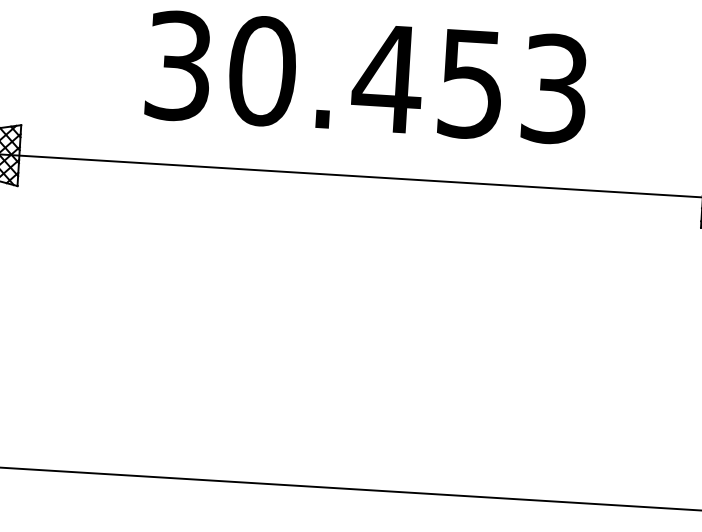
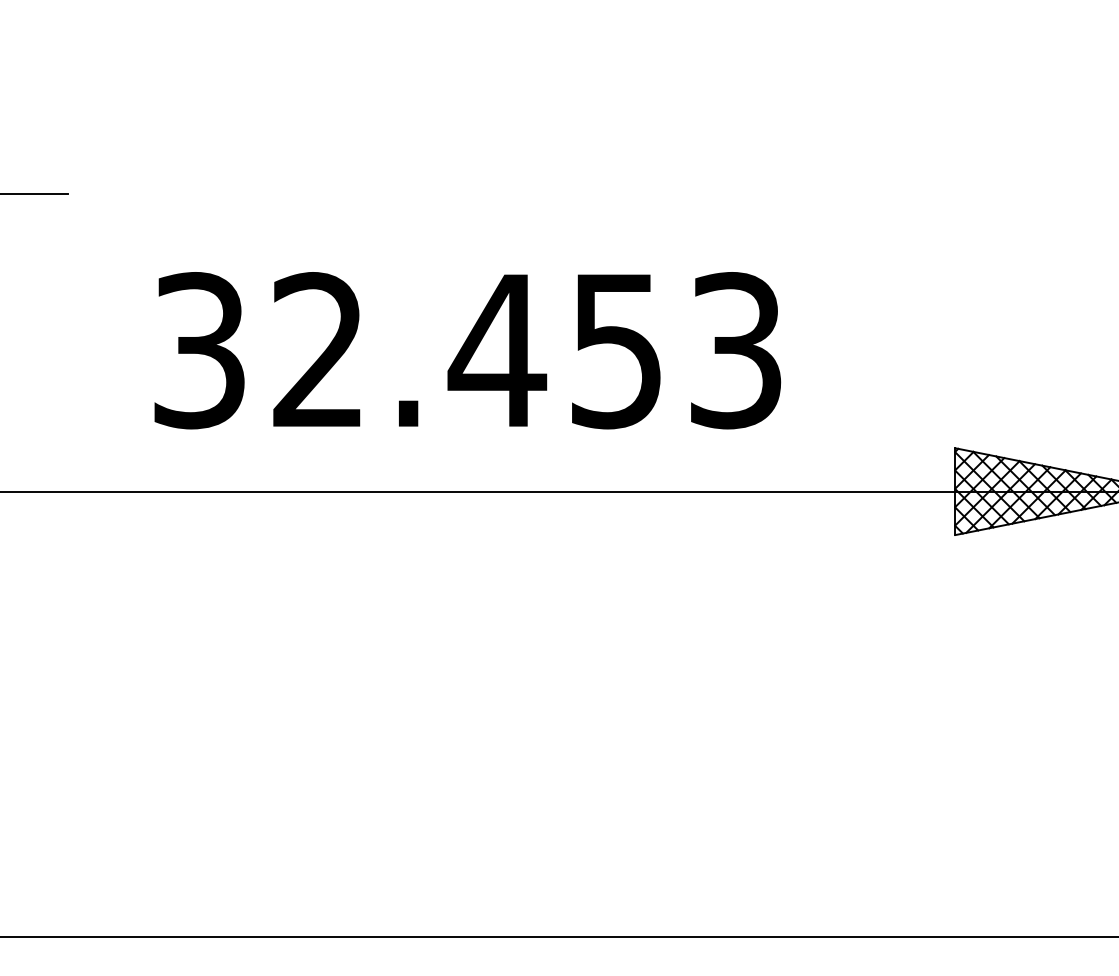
text: (262, 71) -> (319, 350), 30.453 -> 32.453

